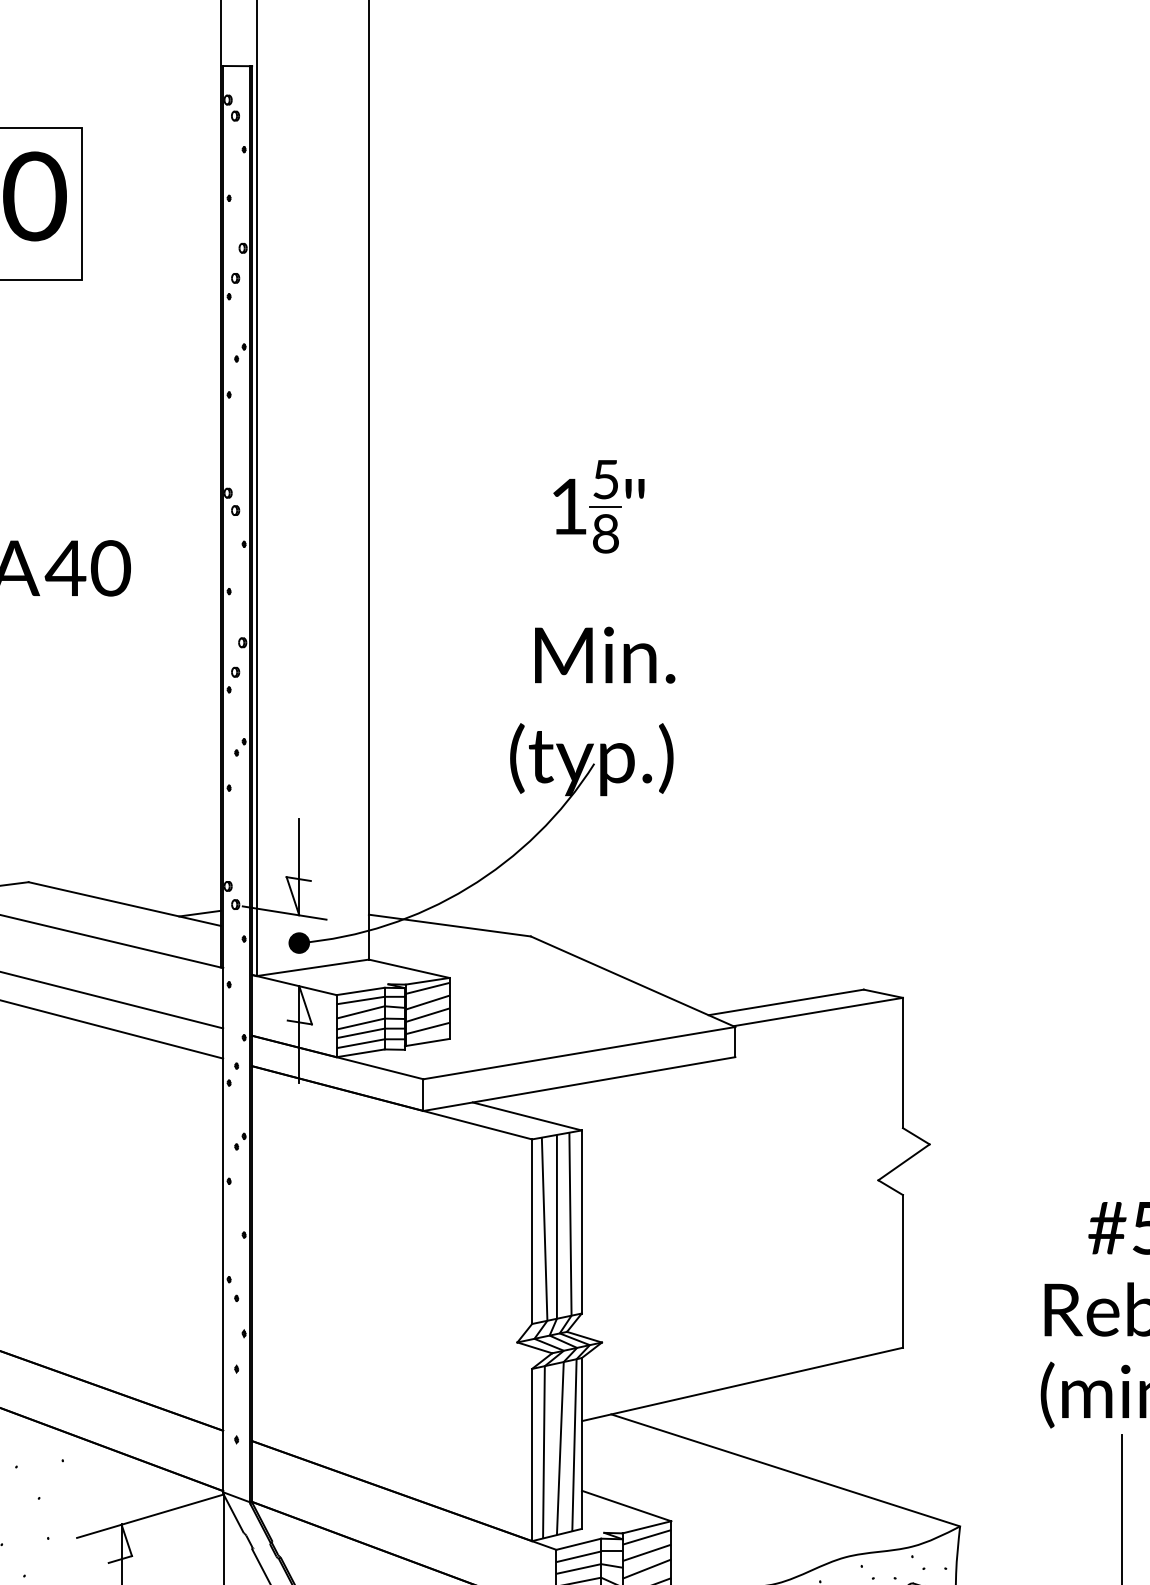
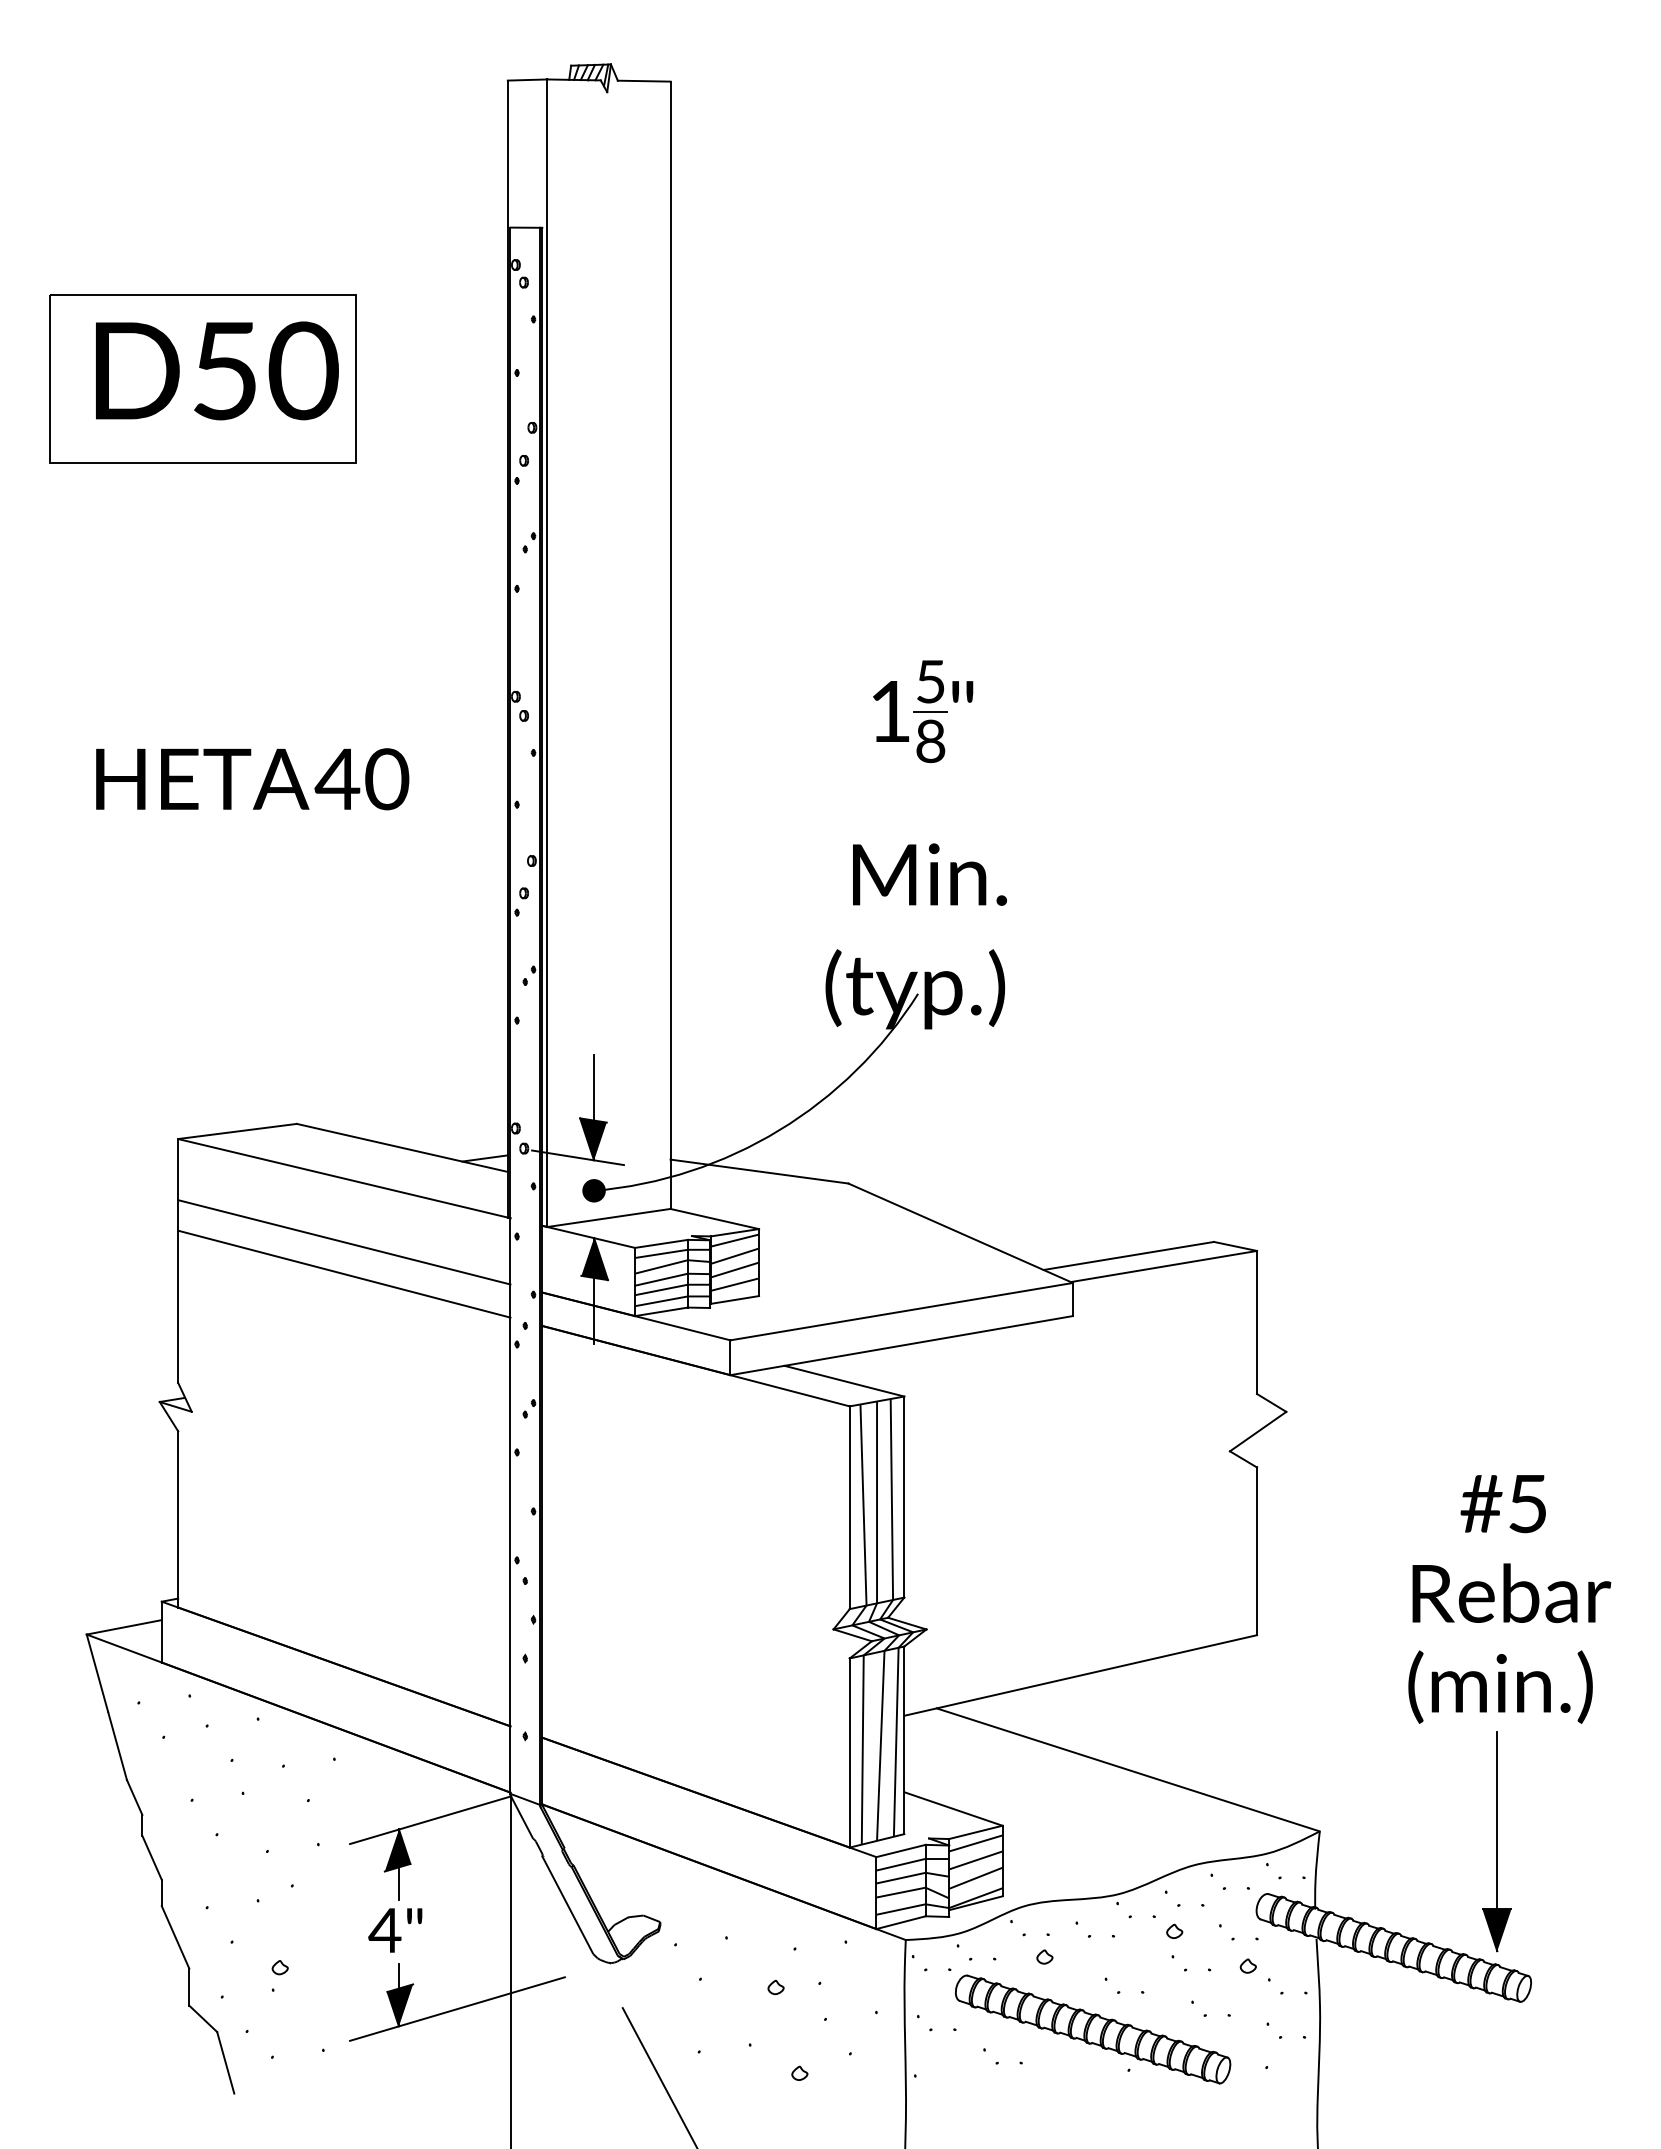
fill: (298, 896) -> (593, 1139), added
fill: (299, 1005) -> (594, 1259), added
fill: (120, 1543) -> (397, 1850), added

